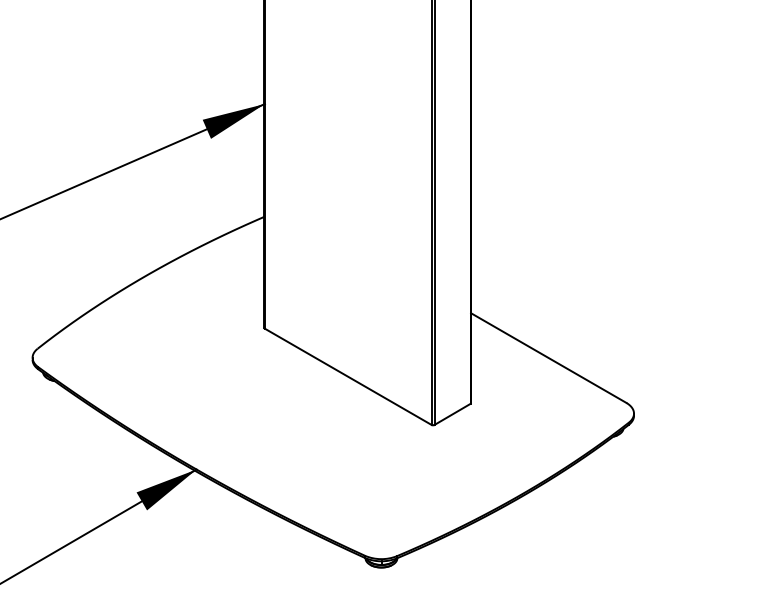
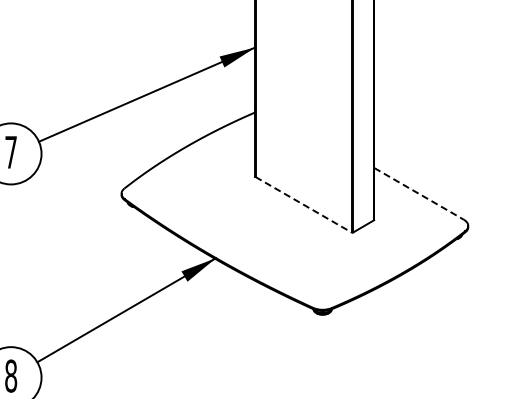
line: (549, 357) -> (419, 193), solid -> dashed
line: (349, 376) -> (304, 204), solid -> dashed

